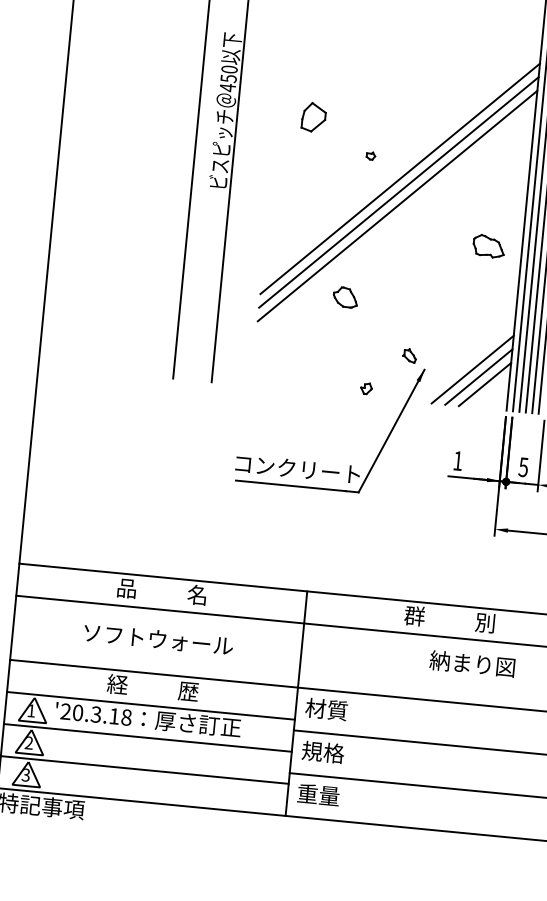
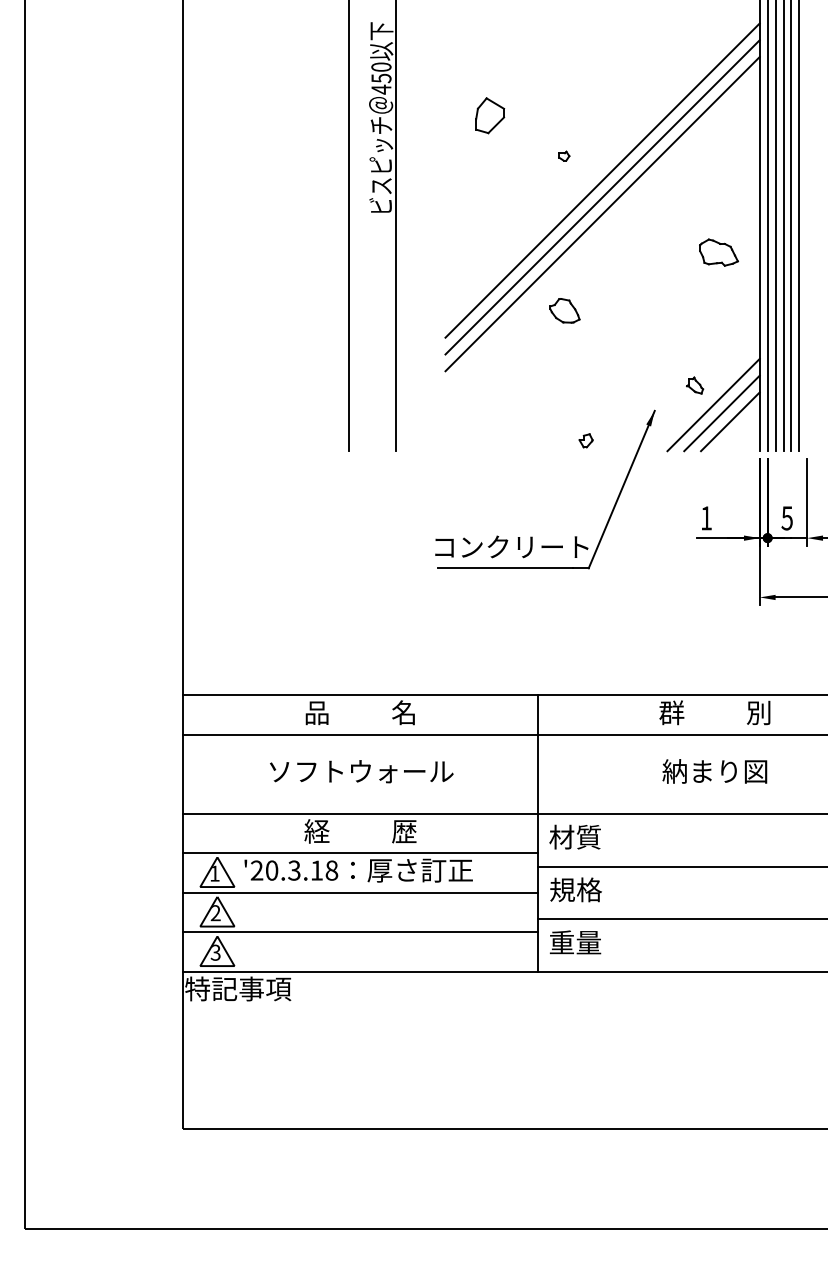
part: (345, 297) -> (564, 310), moved
part: (410, 355) -> (695, 385), moved
text: (472, 663) -> (714, 771), moved

